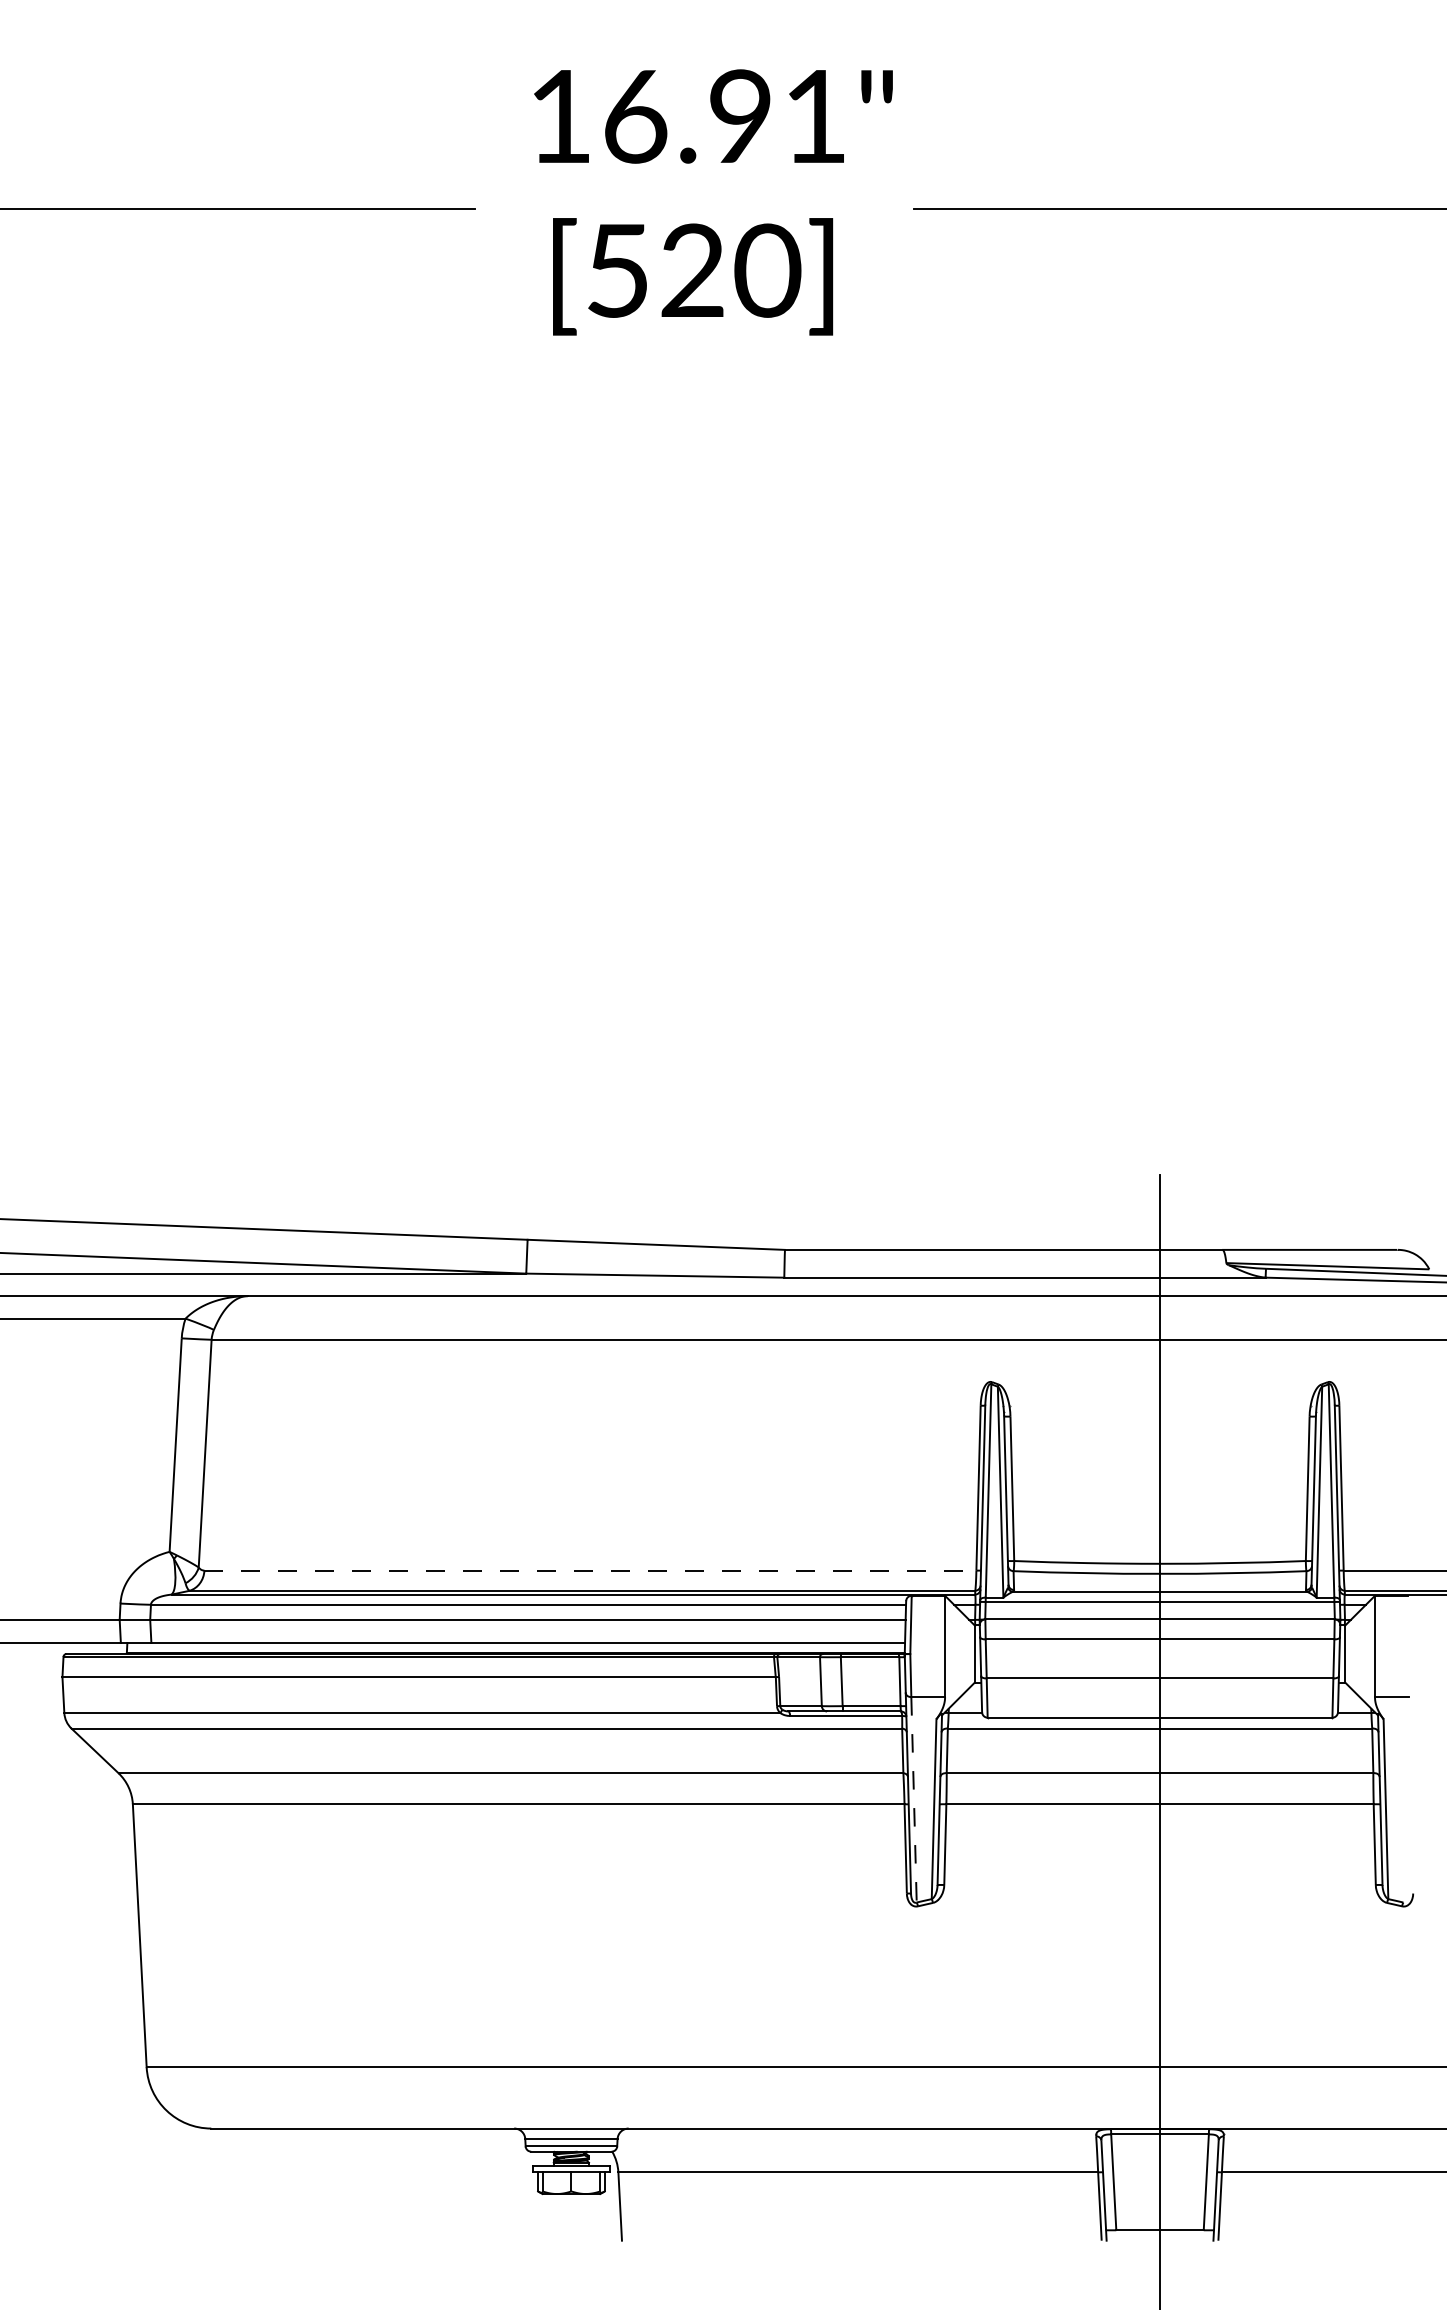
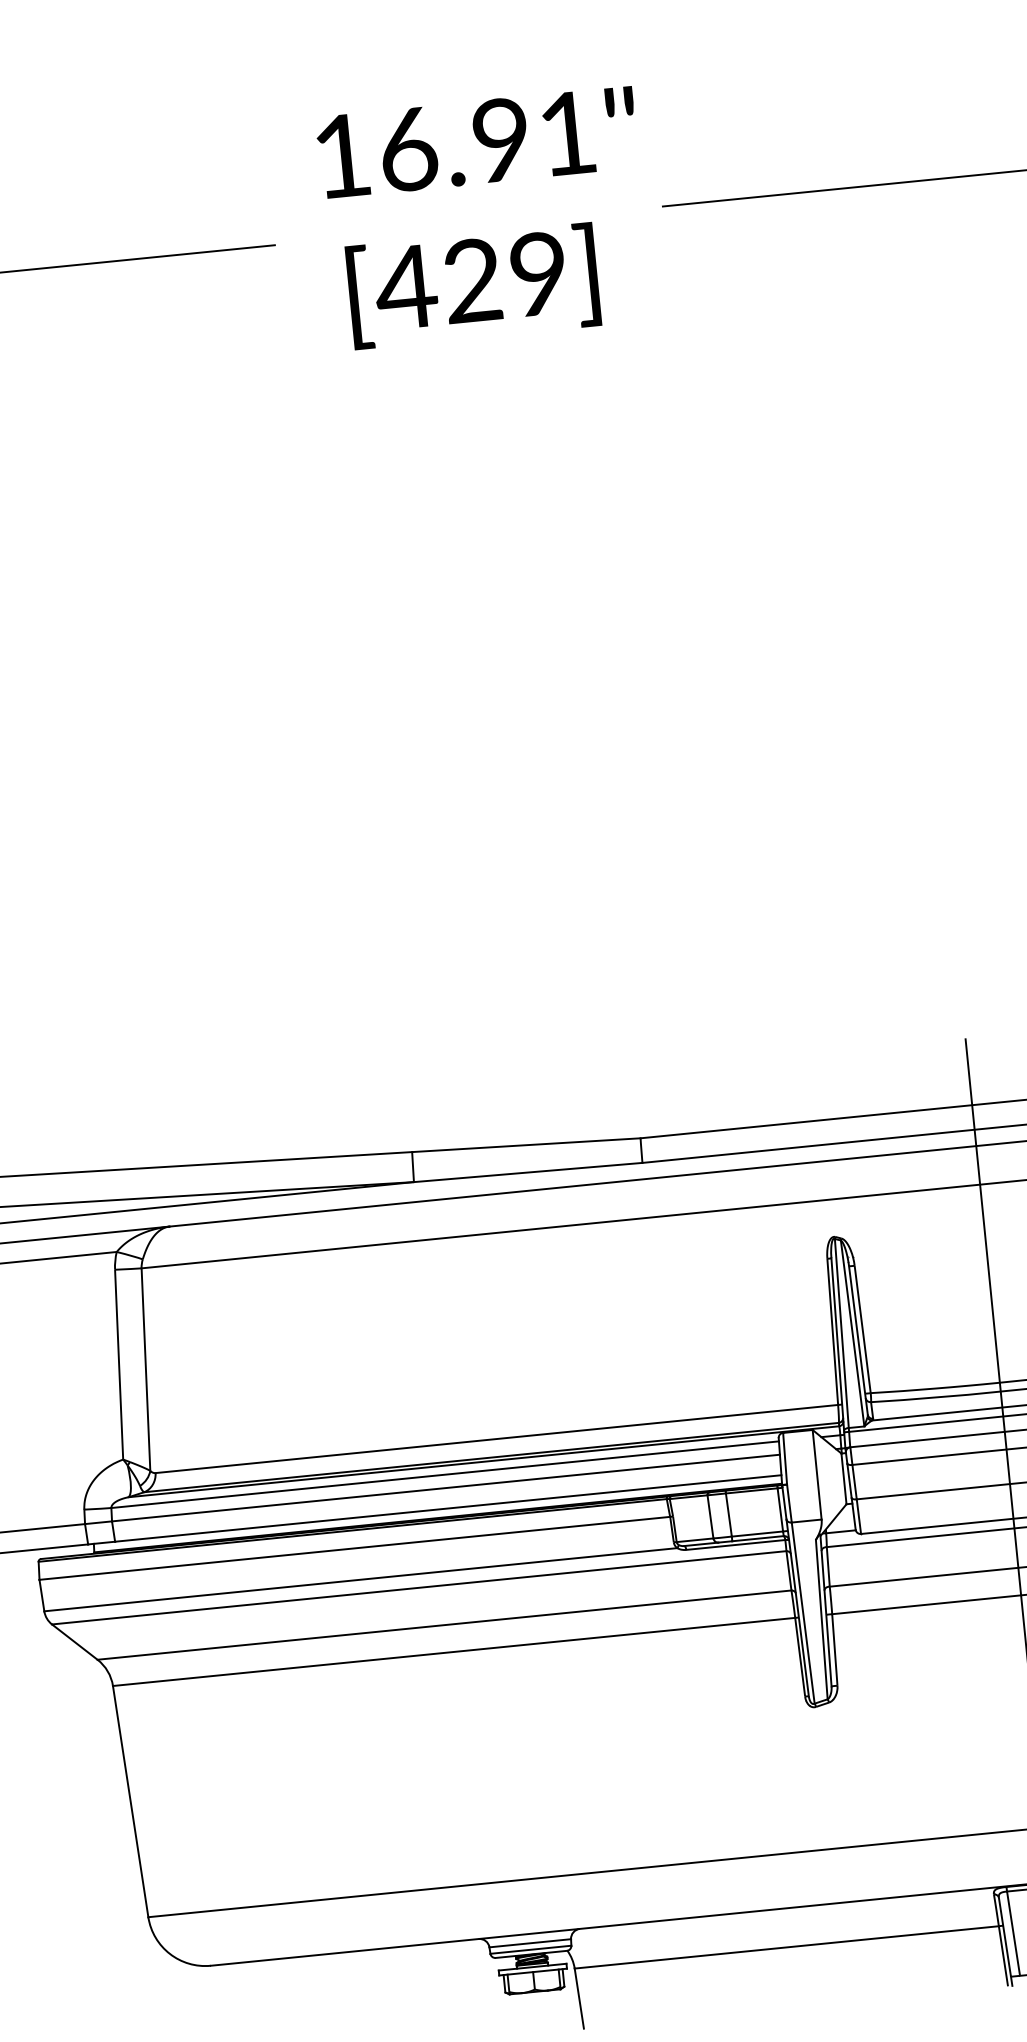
text: (691, 270) -> (471, 280), [520] -> [429]
line: (590, 1570) -> (496, 1438), dashed -> solid
line: (914, 1799) -> (803, 1612), dashed -> solid

